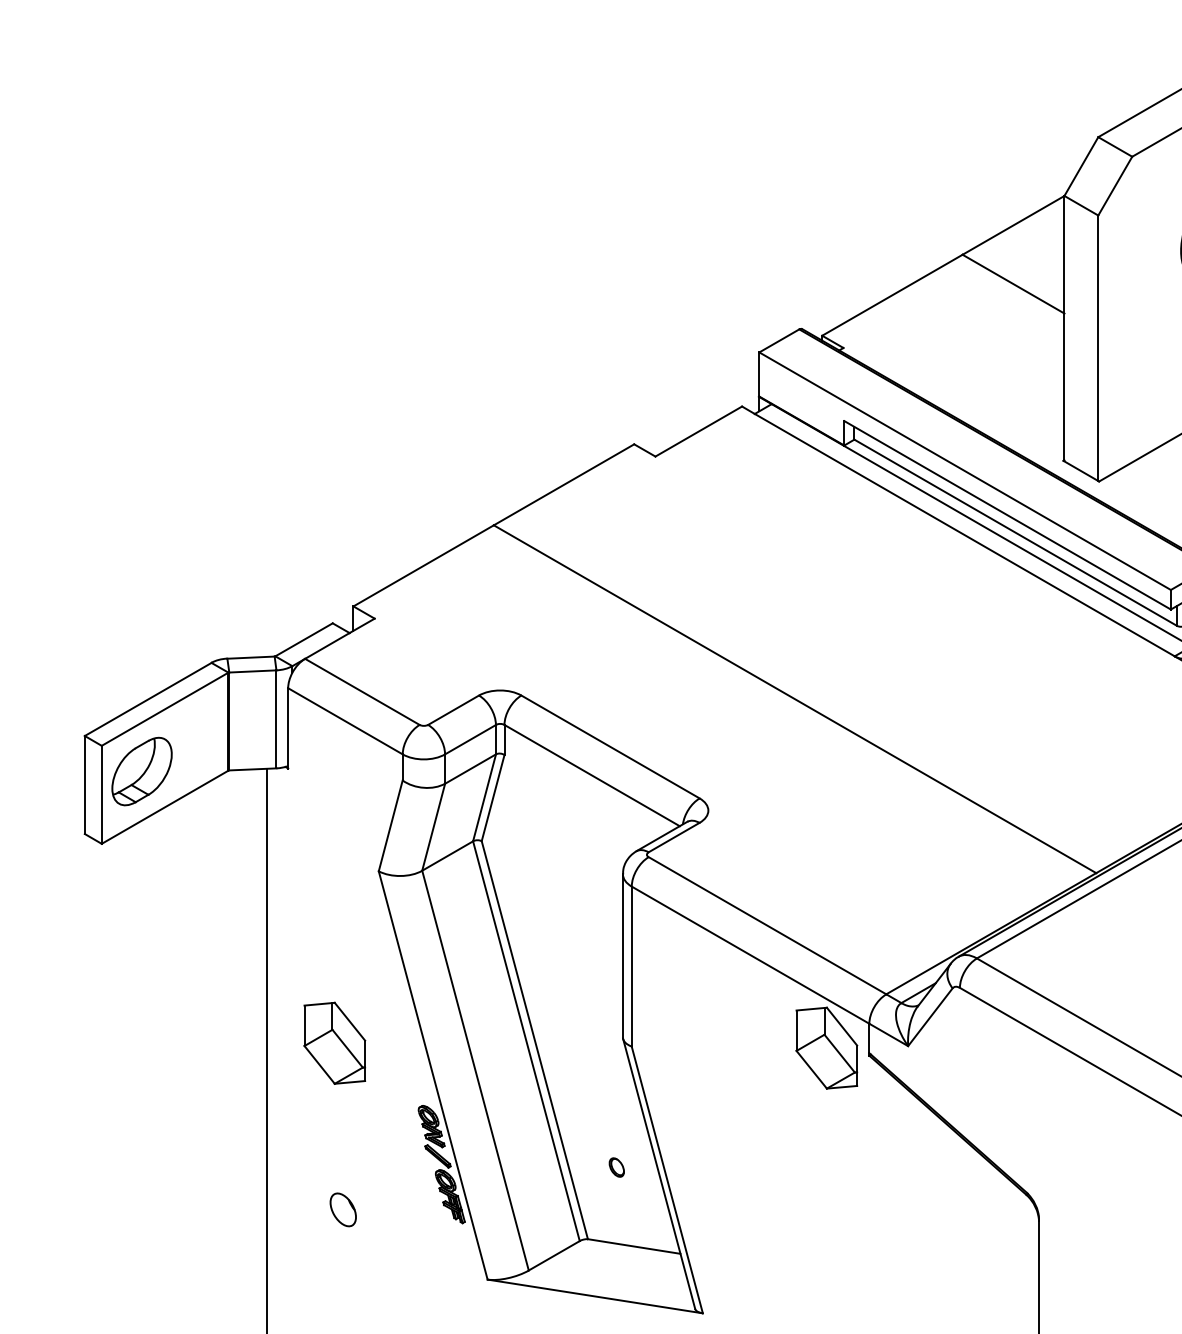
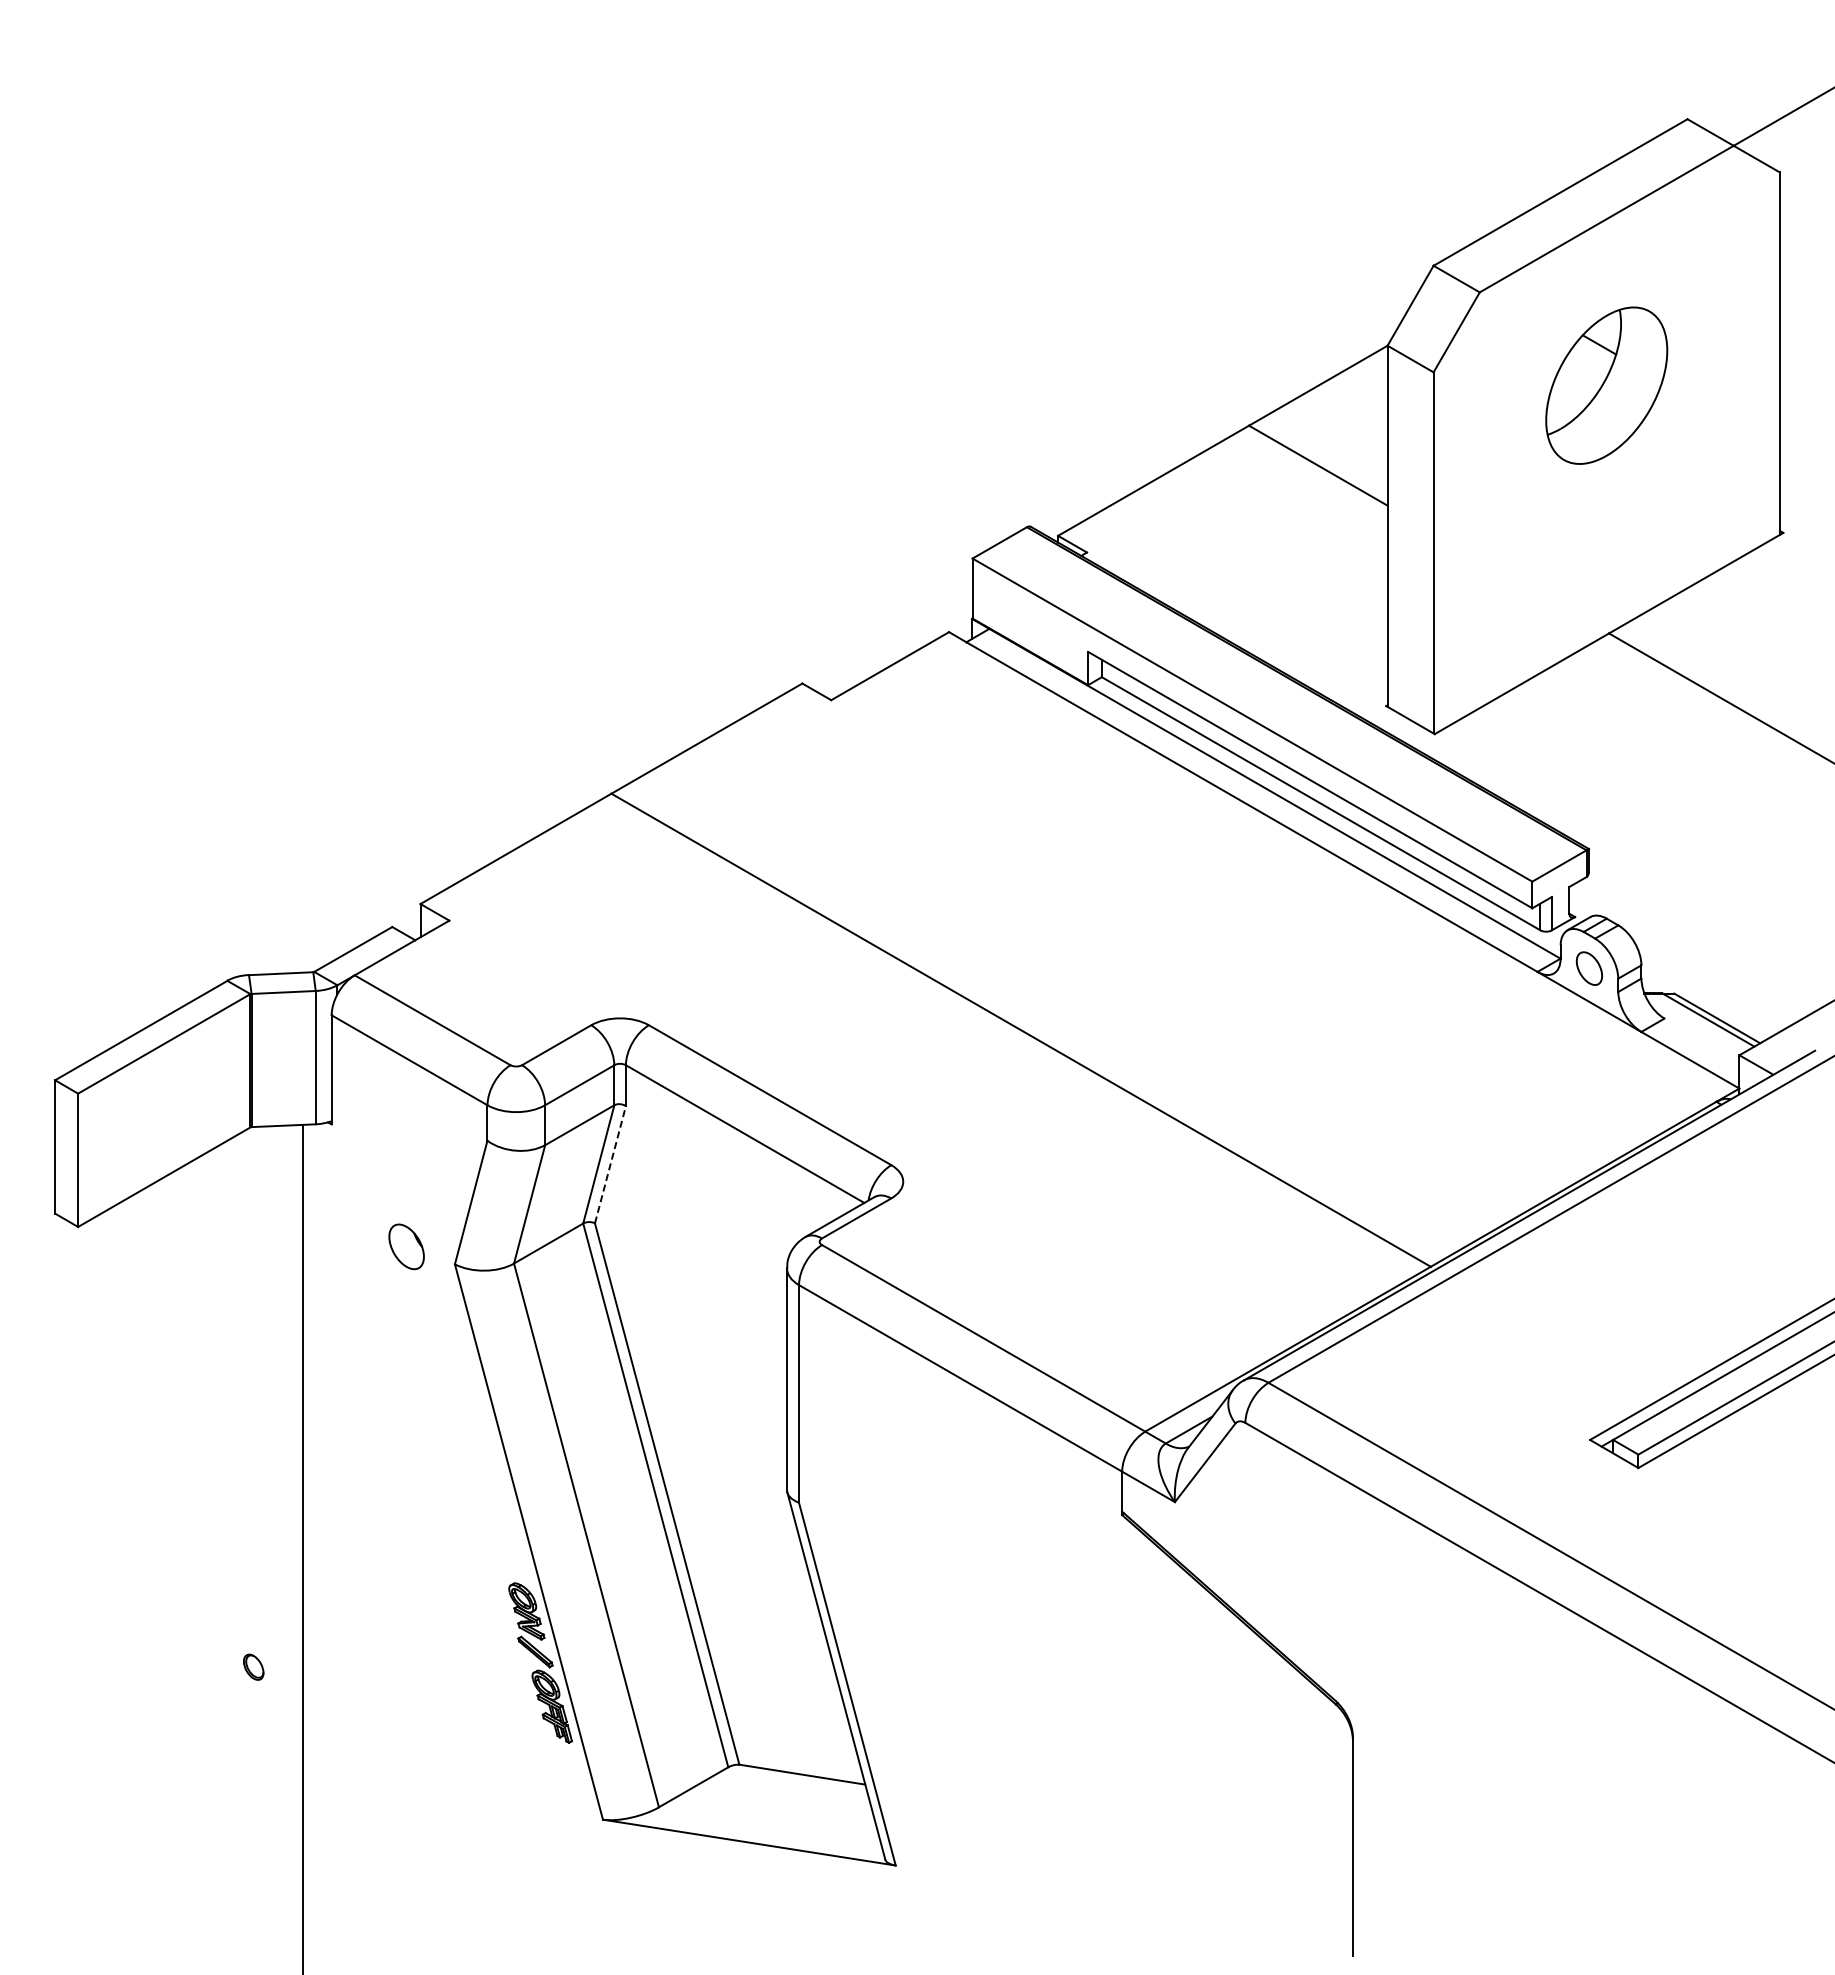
part: (141, 771) -> (132, 1128), removed
line: (493, 797) -> (610, 1164), solid -> dashed
part: (334, 1043) -> (394, 1498), removed
part: (826, 1047) -> (1064, 1504), removed
part: (616, 1166) -> (253, 1666), moved
part: (343, 1209) -> (406, 1246), moved

